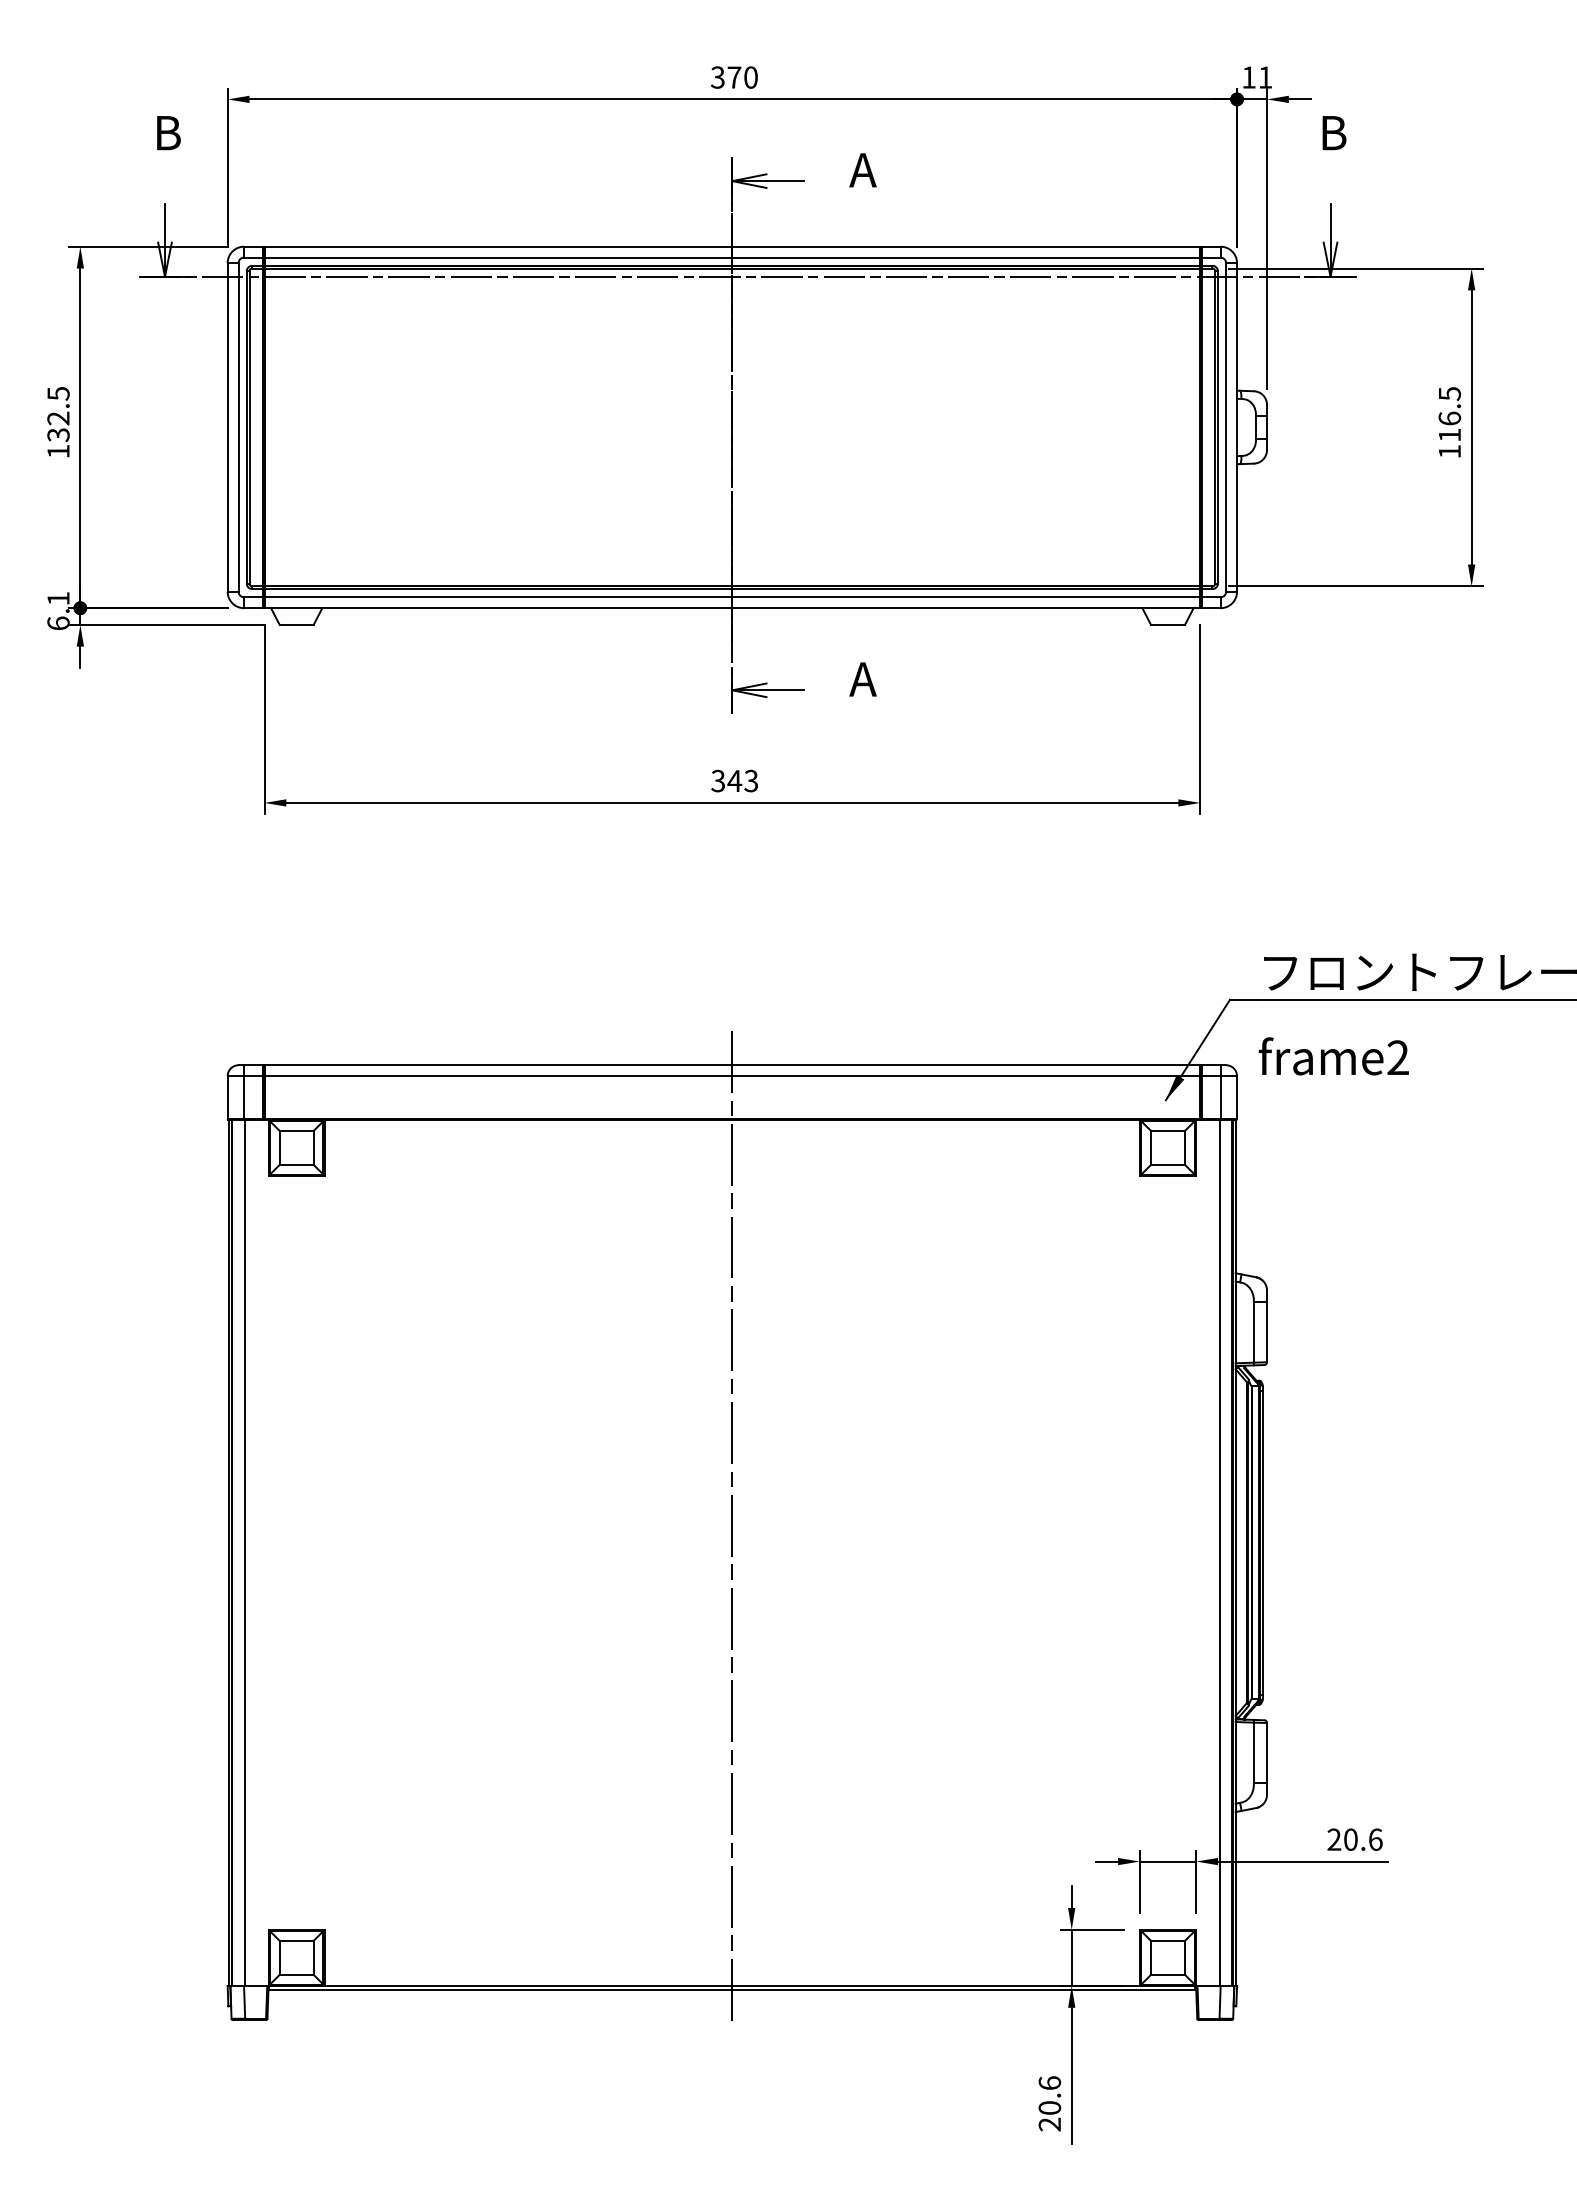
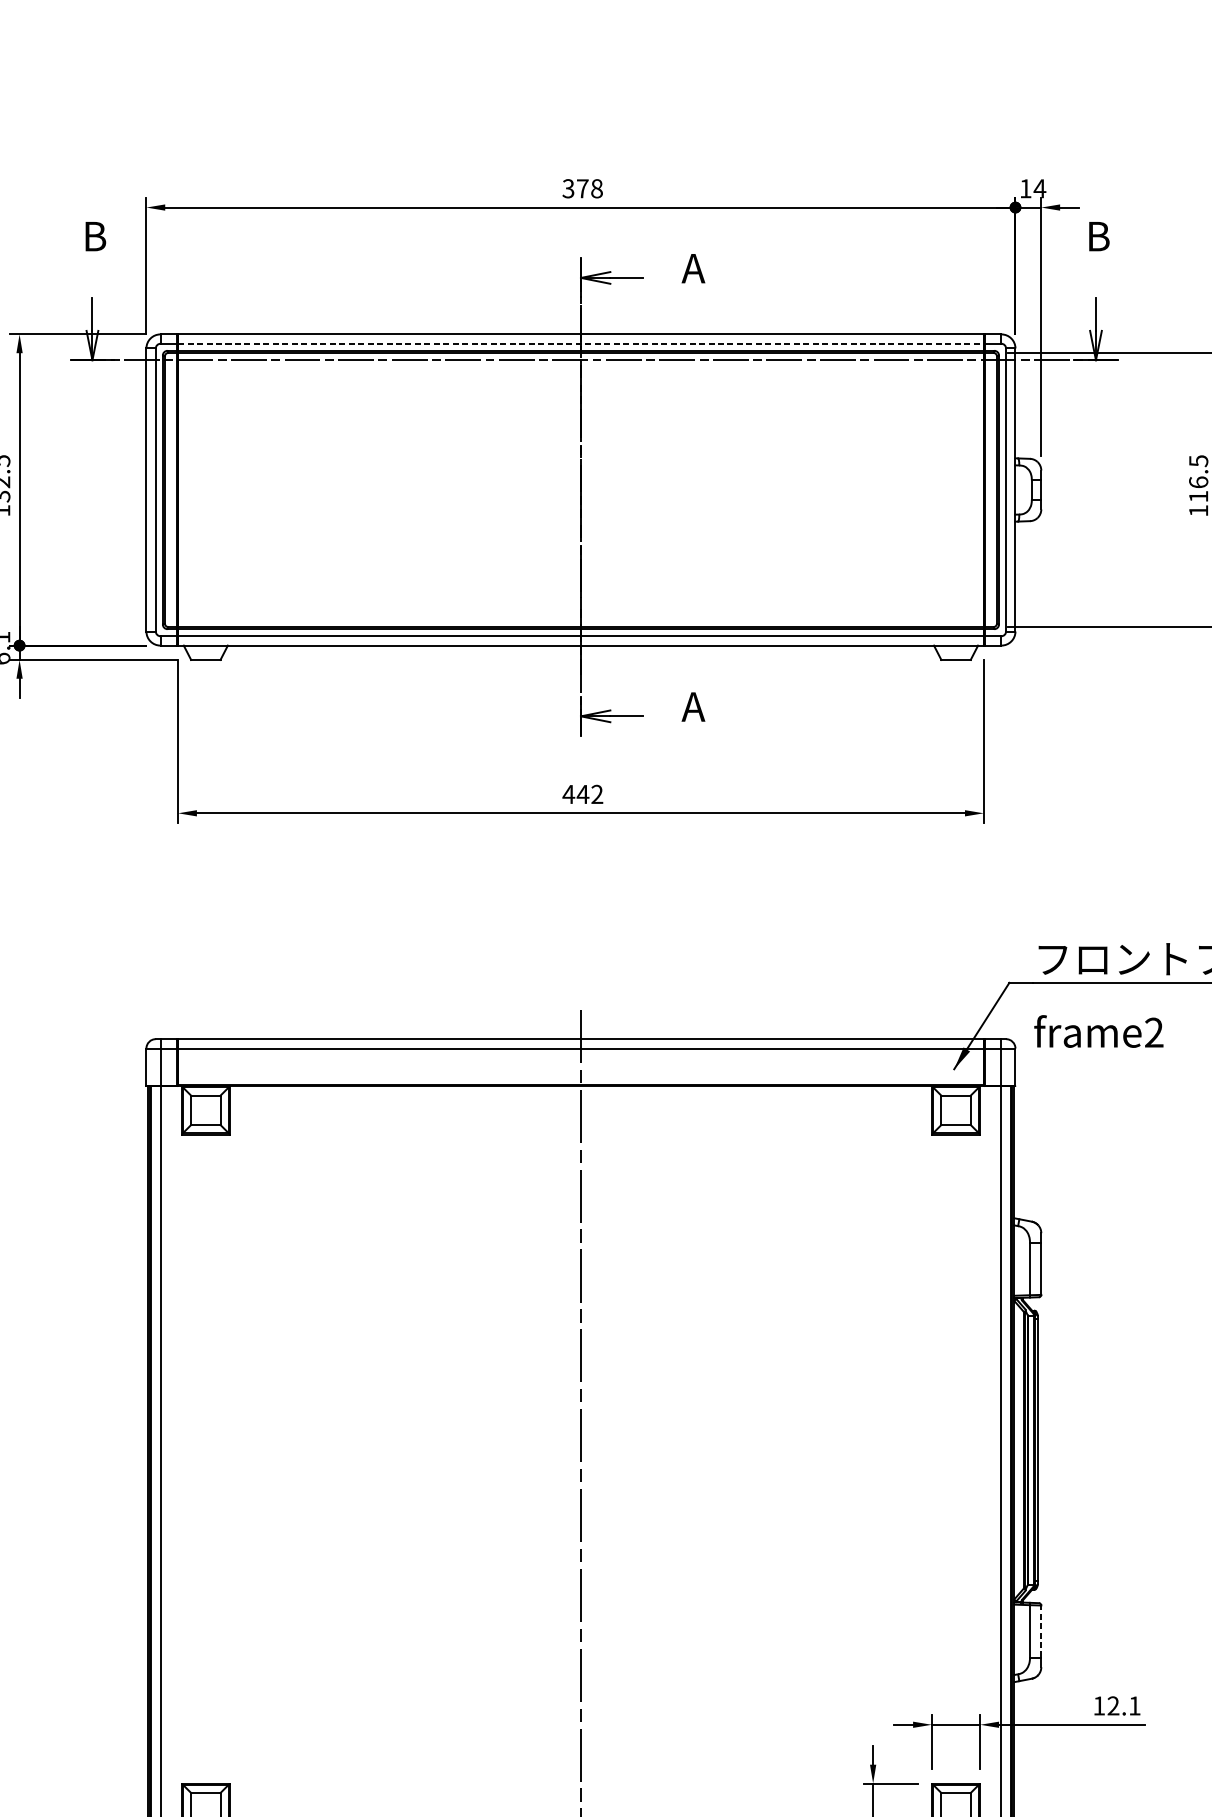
text: (750, 77) -> (596, 188), 370 -> 378
text: (1265, 77) -> (1039, 188), 11 -> 14
line: (732, 257) -> (581, 343), solid -> dashed
text: (734, 780) -> (582, 793), 343 -> 442
line: (1267, 1752) -> (1041, 1630), solid -> dashed
text: (1354, 1839) -> (1116, 1705), 20.6 -> 12.1

